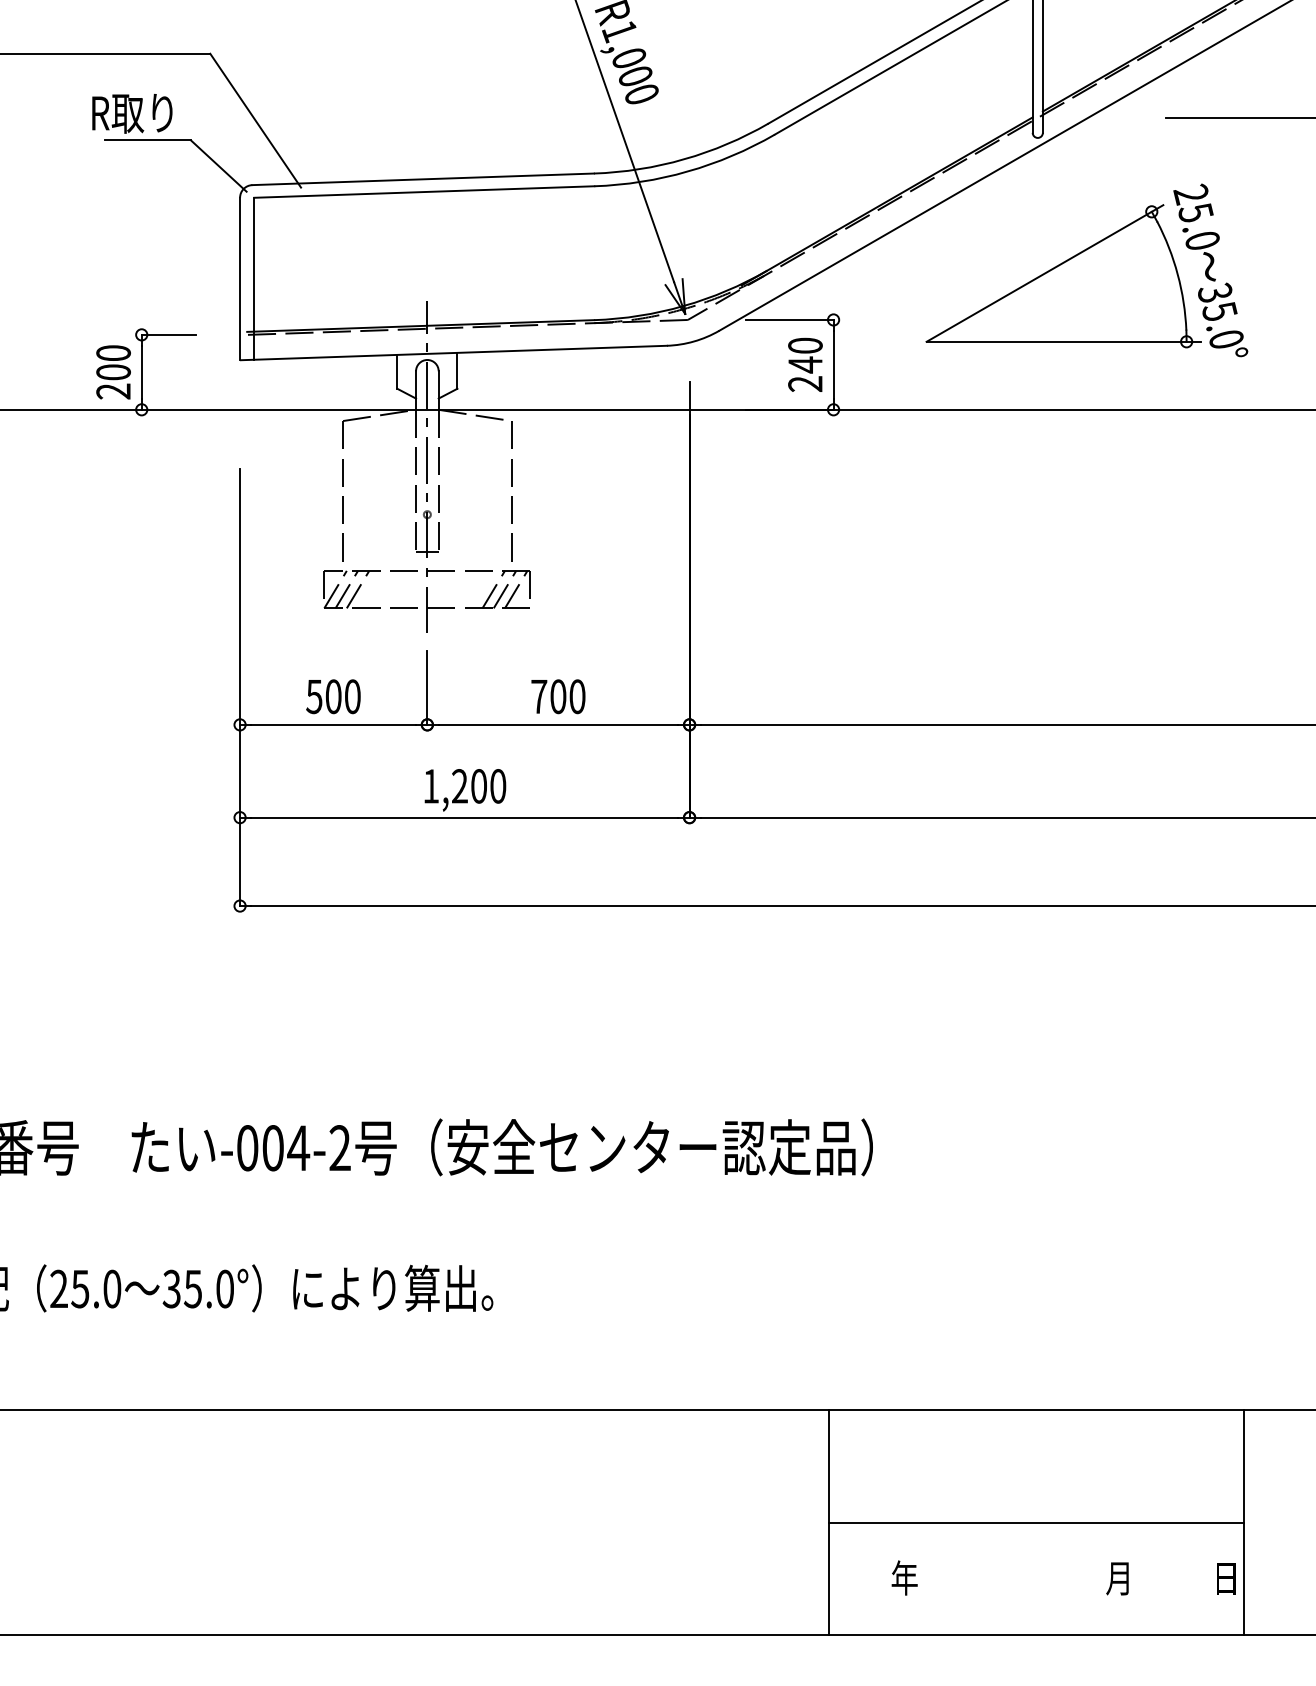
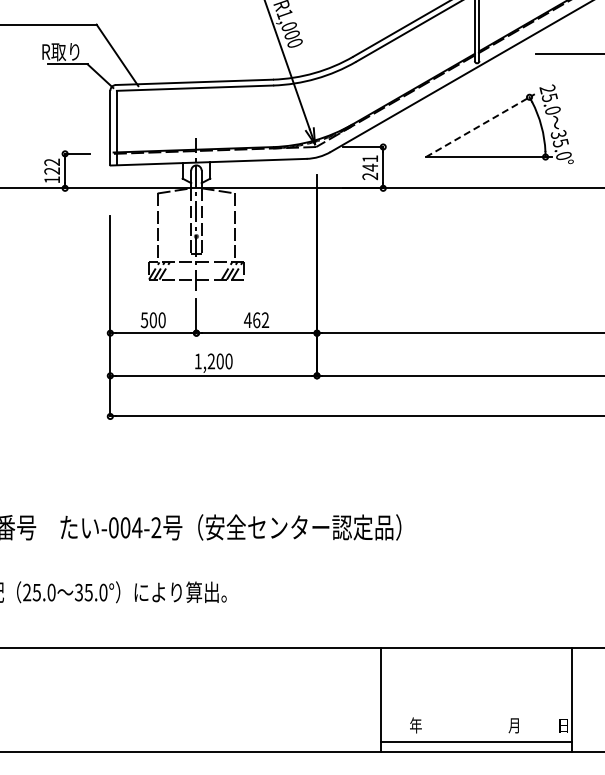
line: (1045, 273) -> (480, 125), solid -> dashed
text: (805, 344) -> (370, 158), 240 -> 241
text: (114, 371) -> (52, 170), 200 -> 122
text: (557, 697) -> (256, 320), 700 -> 462
line: (1036, 1523) -> (476, 742), moved

